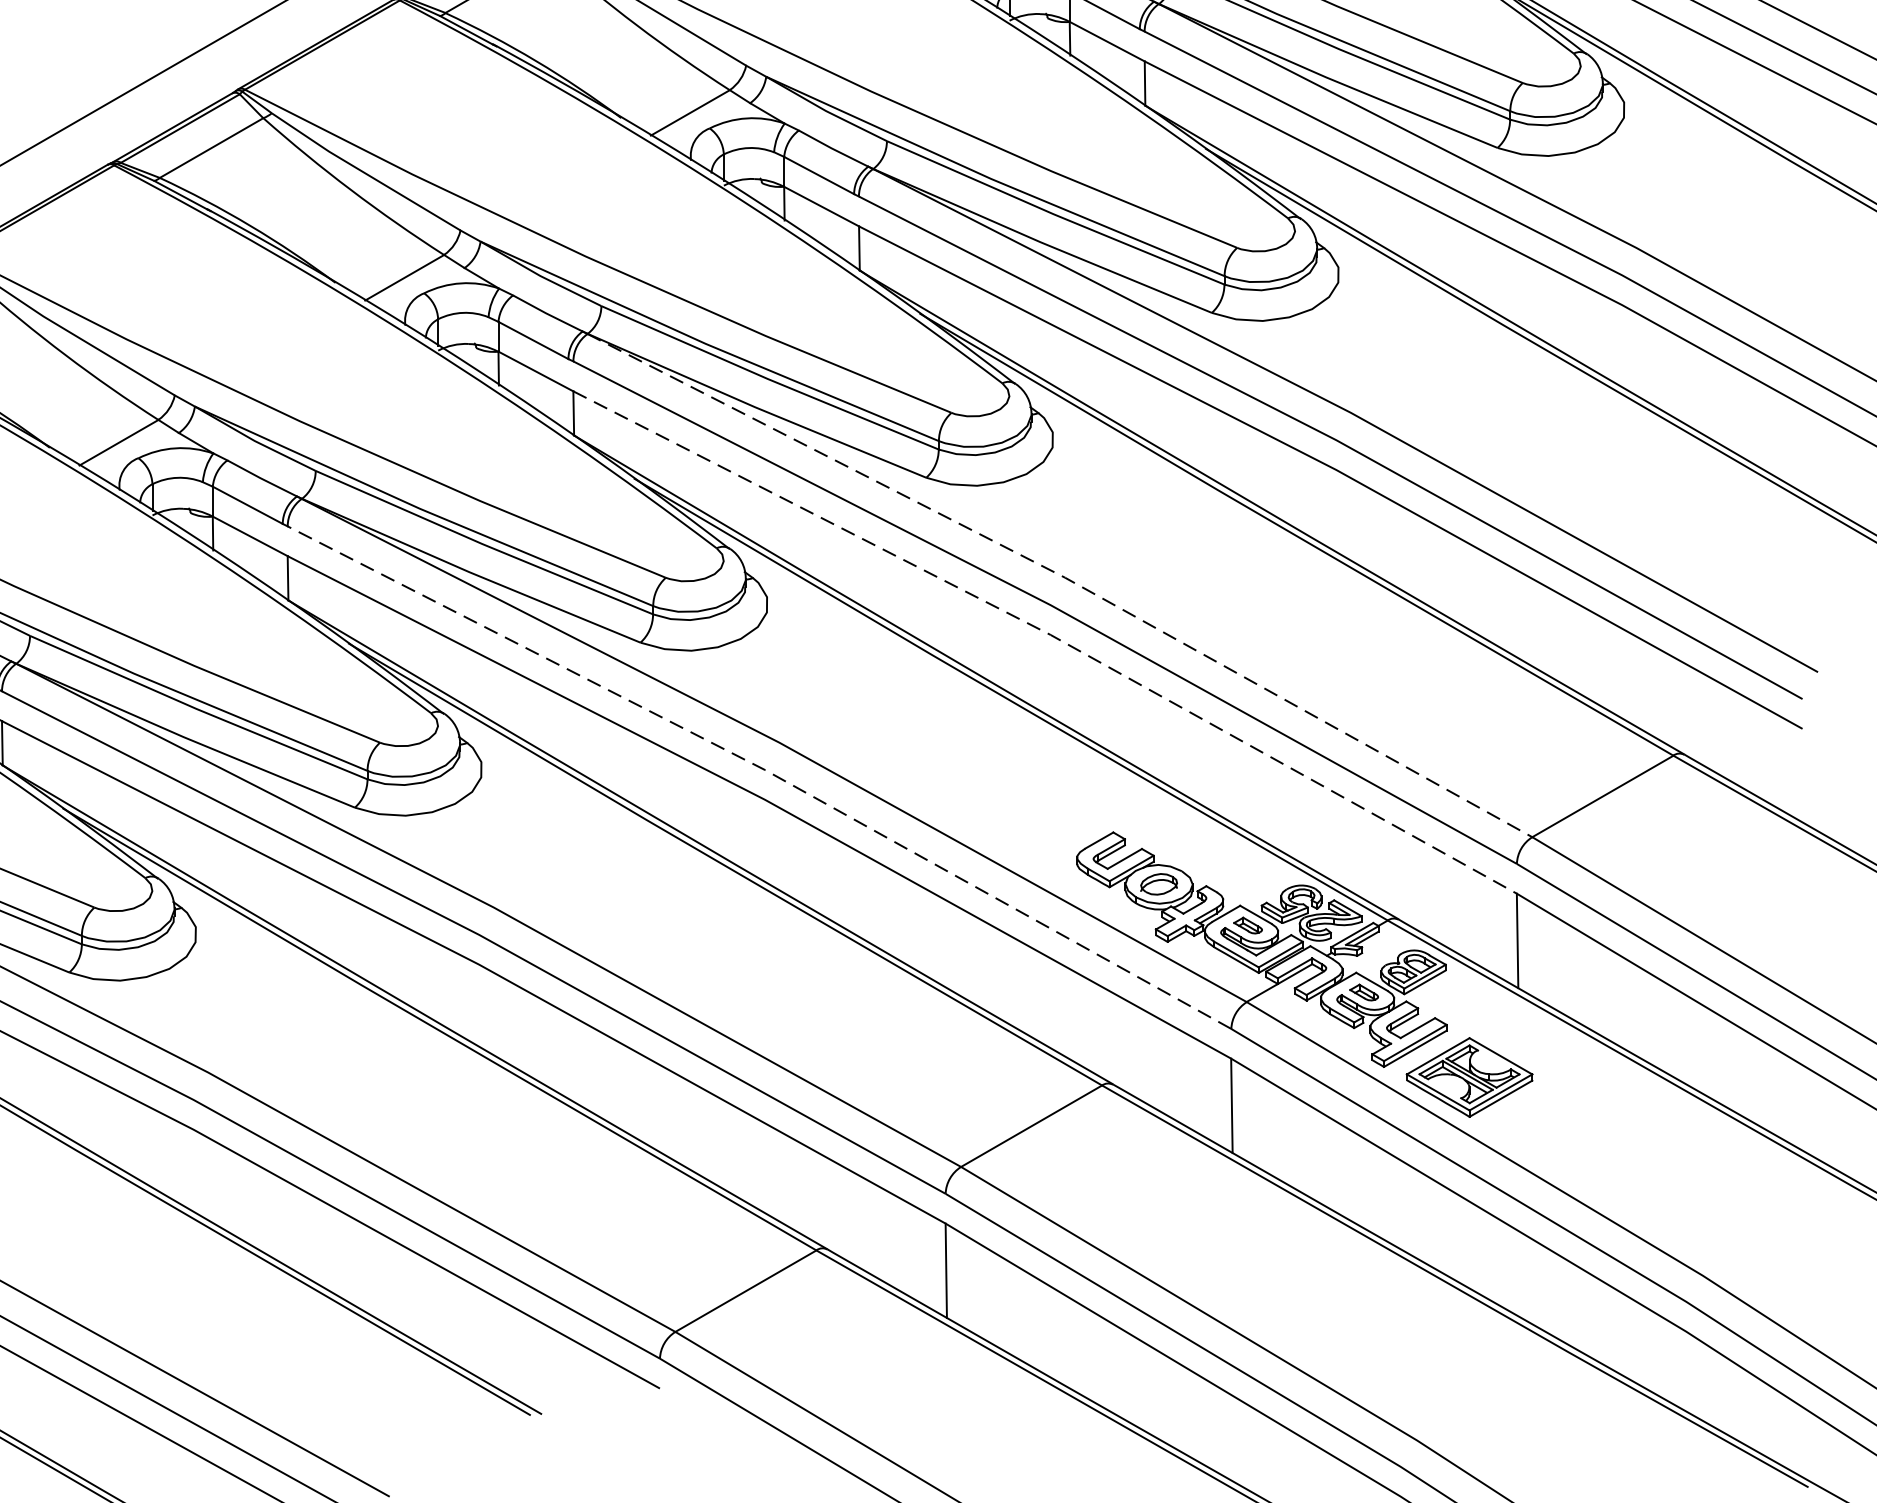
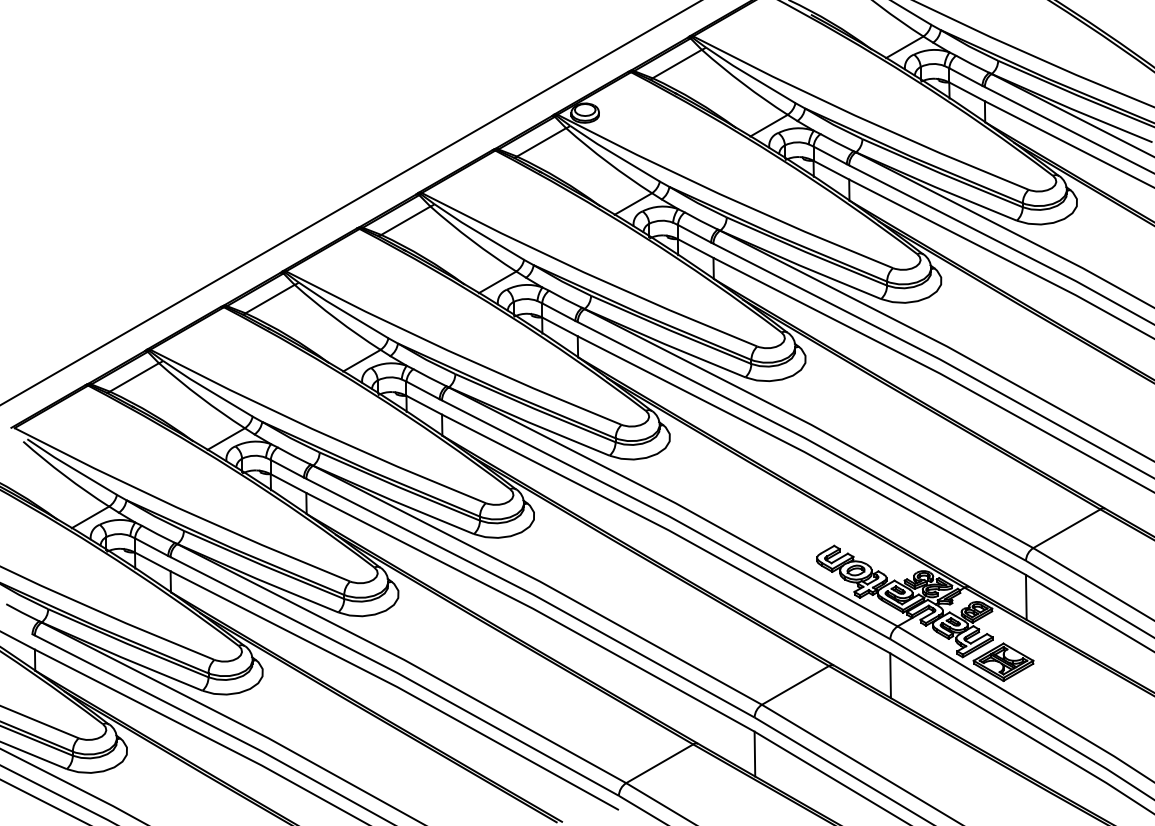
line: (1065, 576) -> (811, 424), dashed -> solid
line: (1050, 635) -> (804, 452), dashed -> solid
line: (764, 770) -> (668, 516), dashed -> solid

